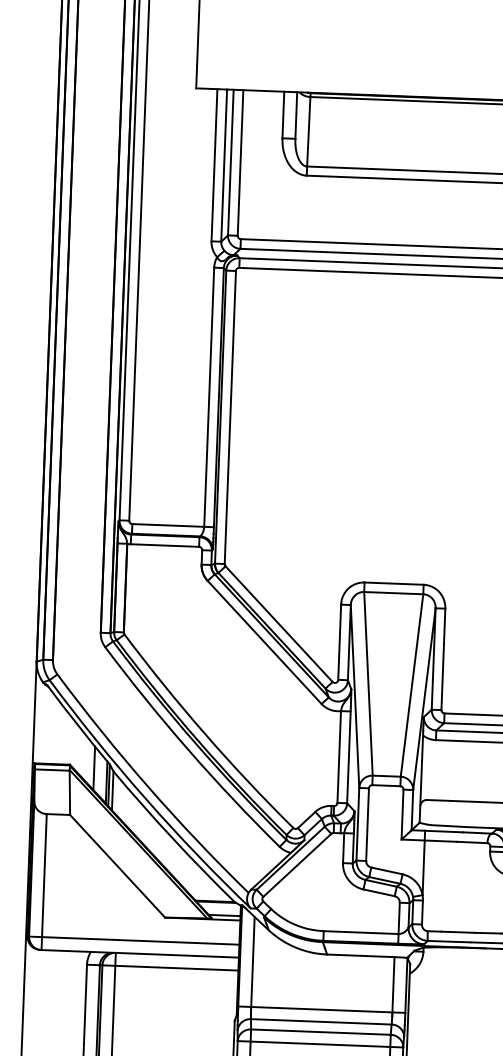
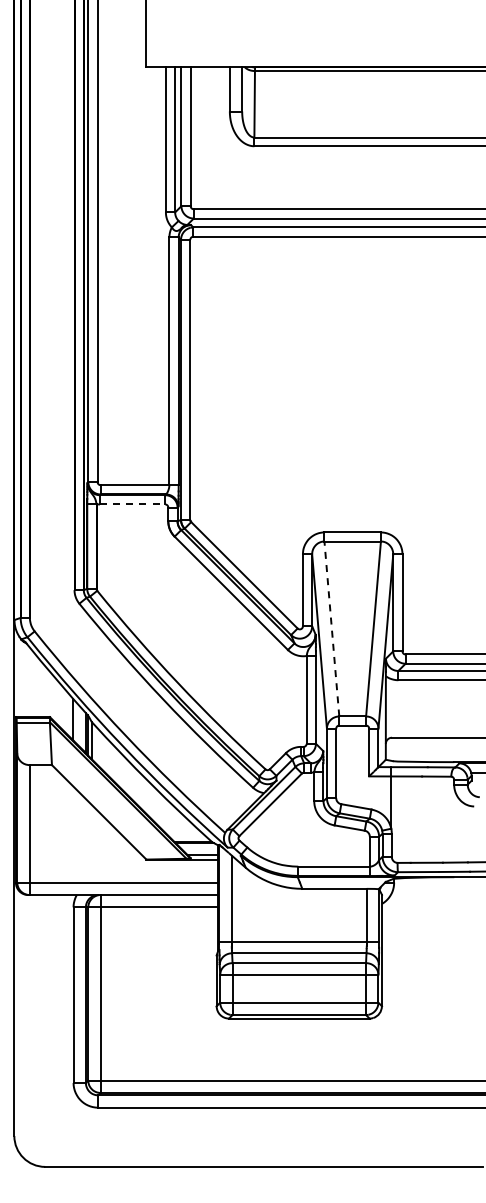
line: (164, 545) -> (132, 504), solid -> dashed
line: (368, 683) -> (331, 628), solid -> dashed

